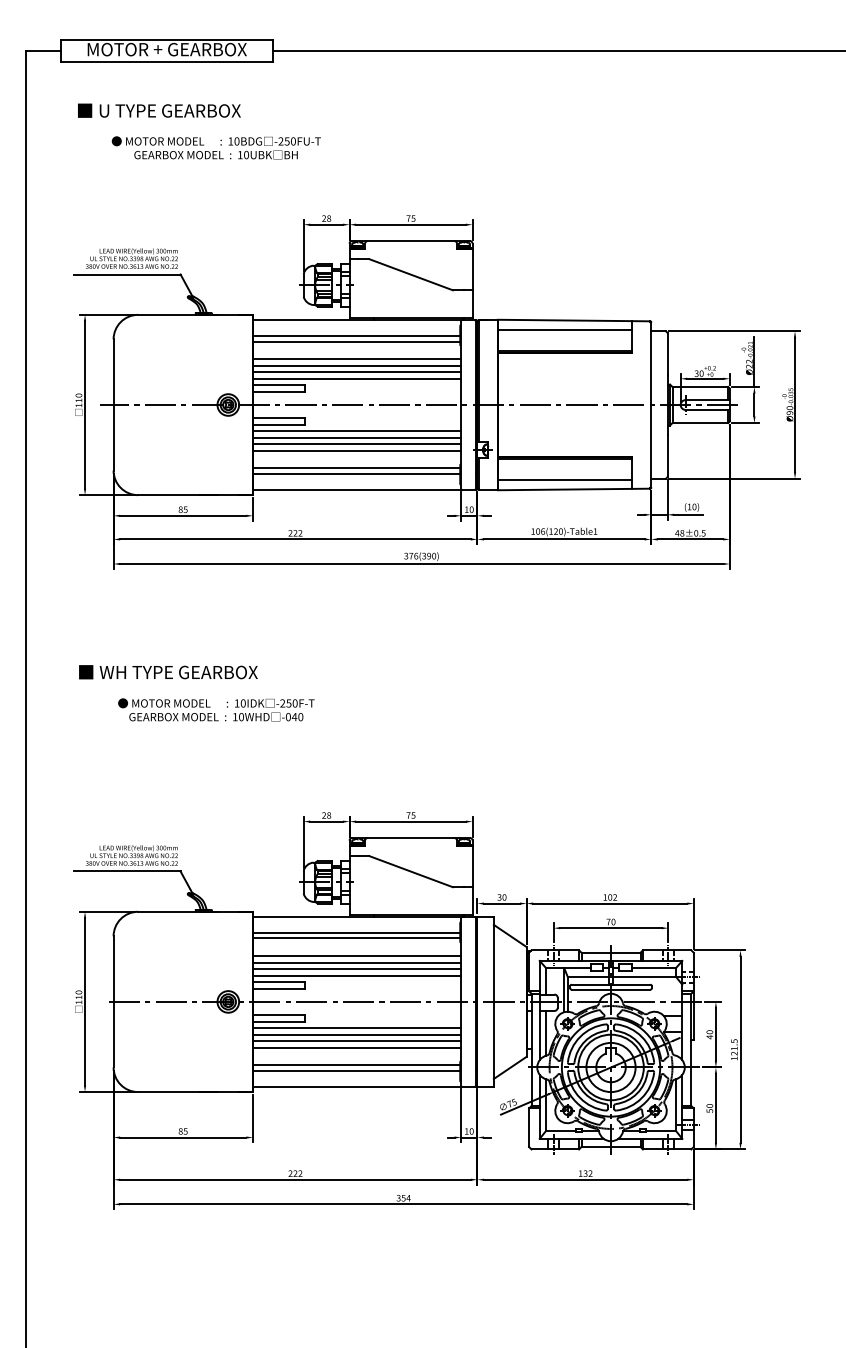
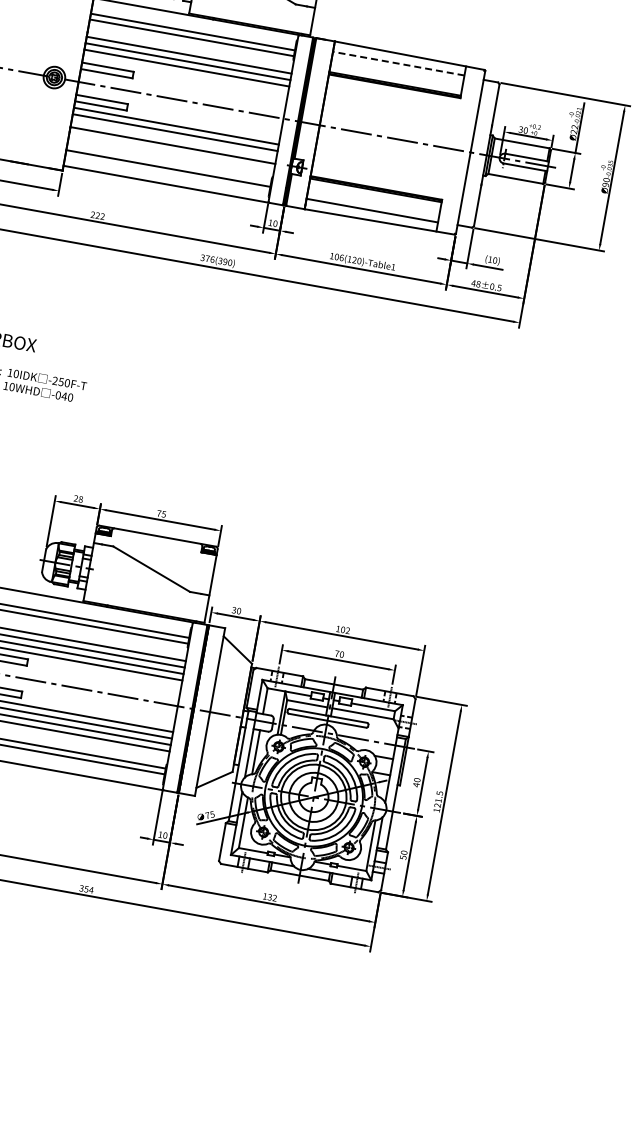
line: (564, 330) -> (398, 63), solid -> dashed
line: (356, 378) -> (185, 74), removed
line: (356, 444) -> (173, 139), removed
line: (356, 468) -> (169, 162), removed

